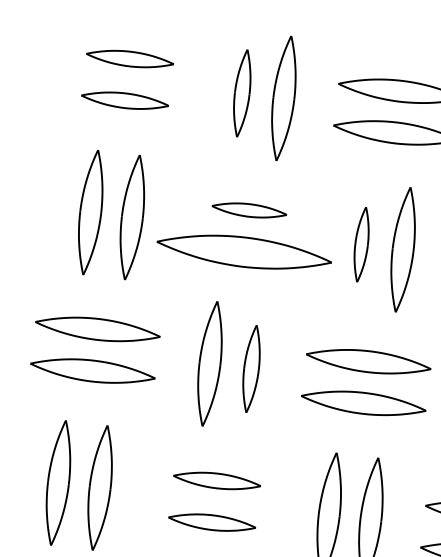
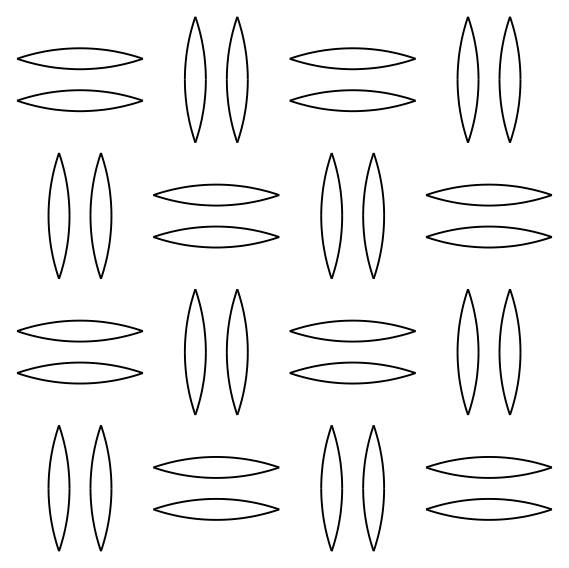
part: (129, 58) -> (79, 58), size x1.43
part: (242, 93) -> (195, 79), size x1.43
part: (124, 100) -> (79, 100), size x1.43
part: (249, 209) -> (216, 194), size x1.67
part: (361, 244) -> (331, 215), size x1.67
part: (244, 251) -> (216, 236), size x0.71
part: (250, 369) -> (236, 352), size x1.43
part: (217, 481) -> (216, 467), size x1.43
part: (212, 522) -> (216, 509), size x1.43

